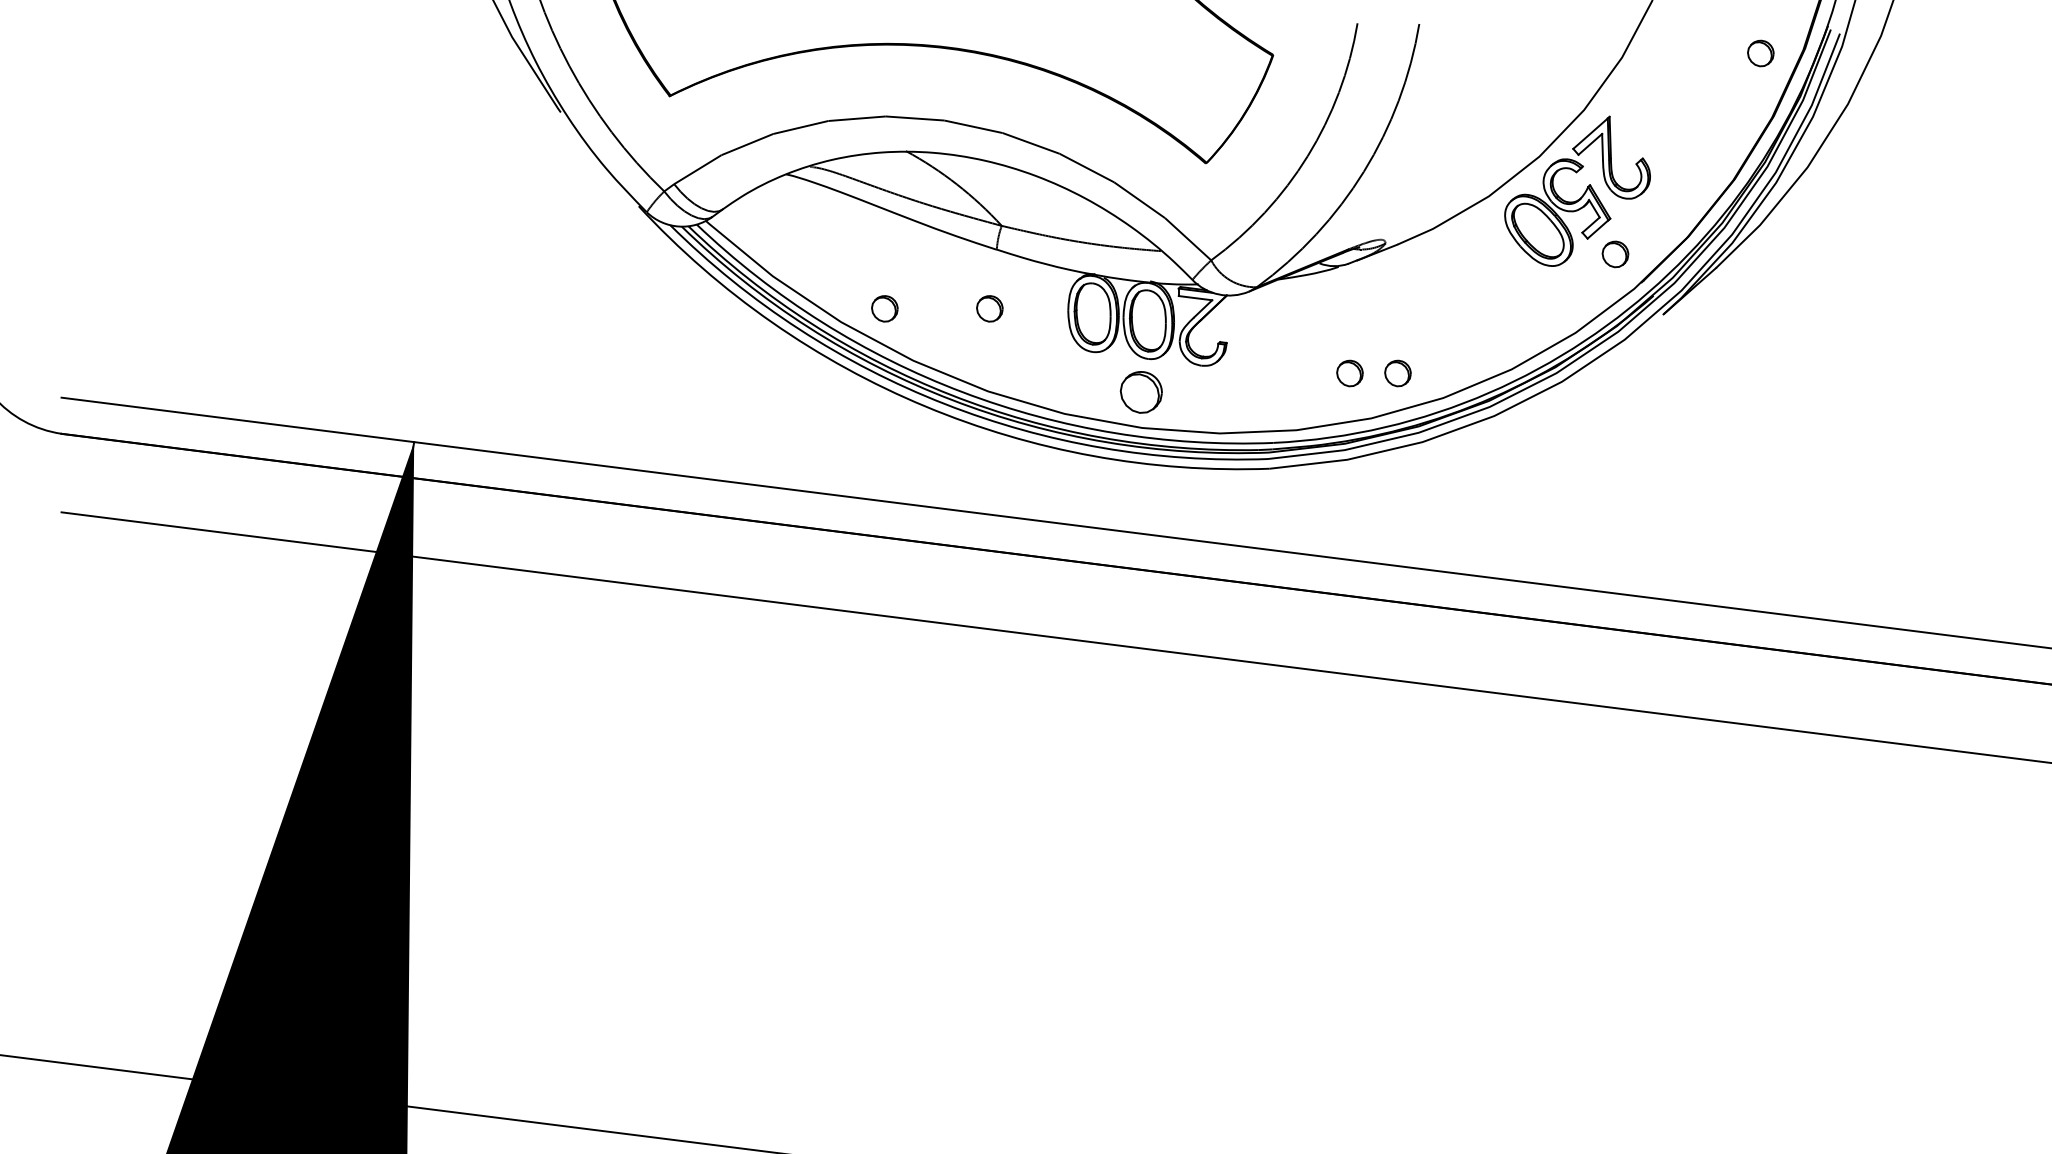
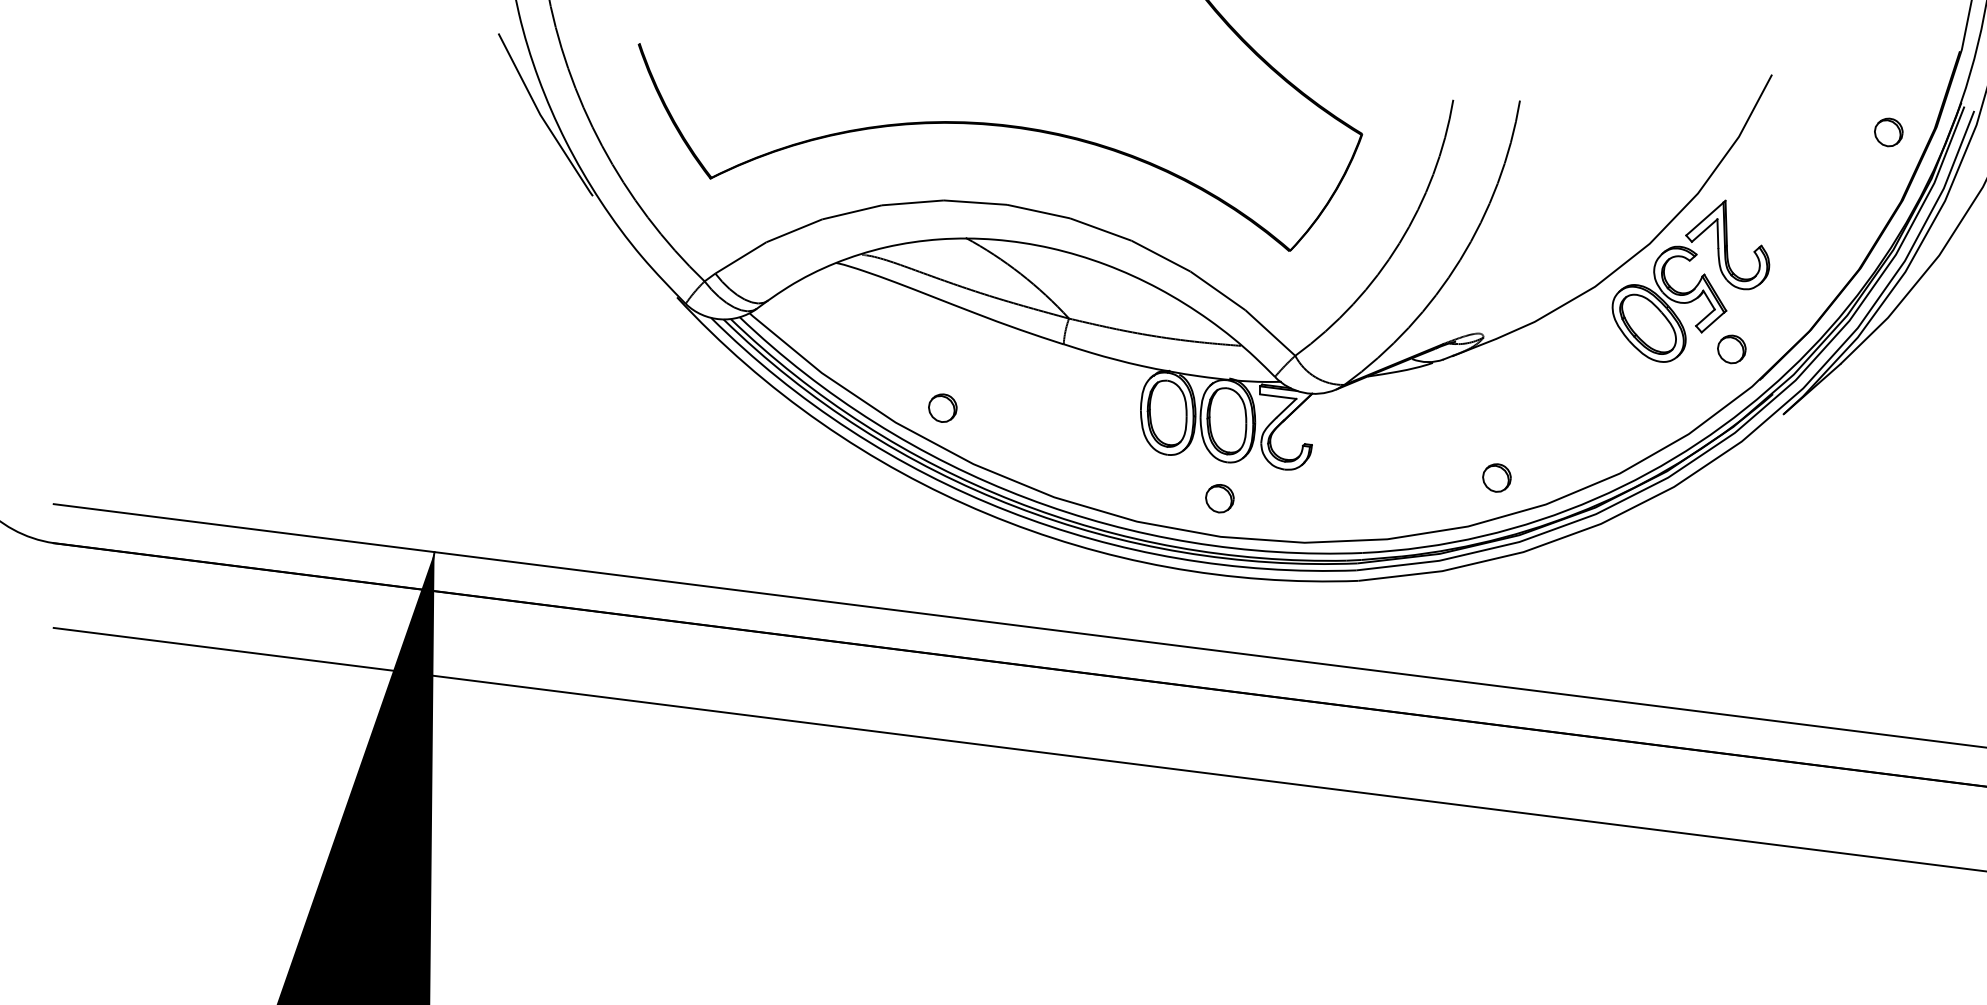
part: (989, 308) -> (1055, 407), removed
part: (1349, 373) -> (1444, 478), removed
part: (1141, 392) -> (1219, 498), size x0.62

